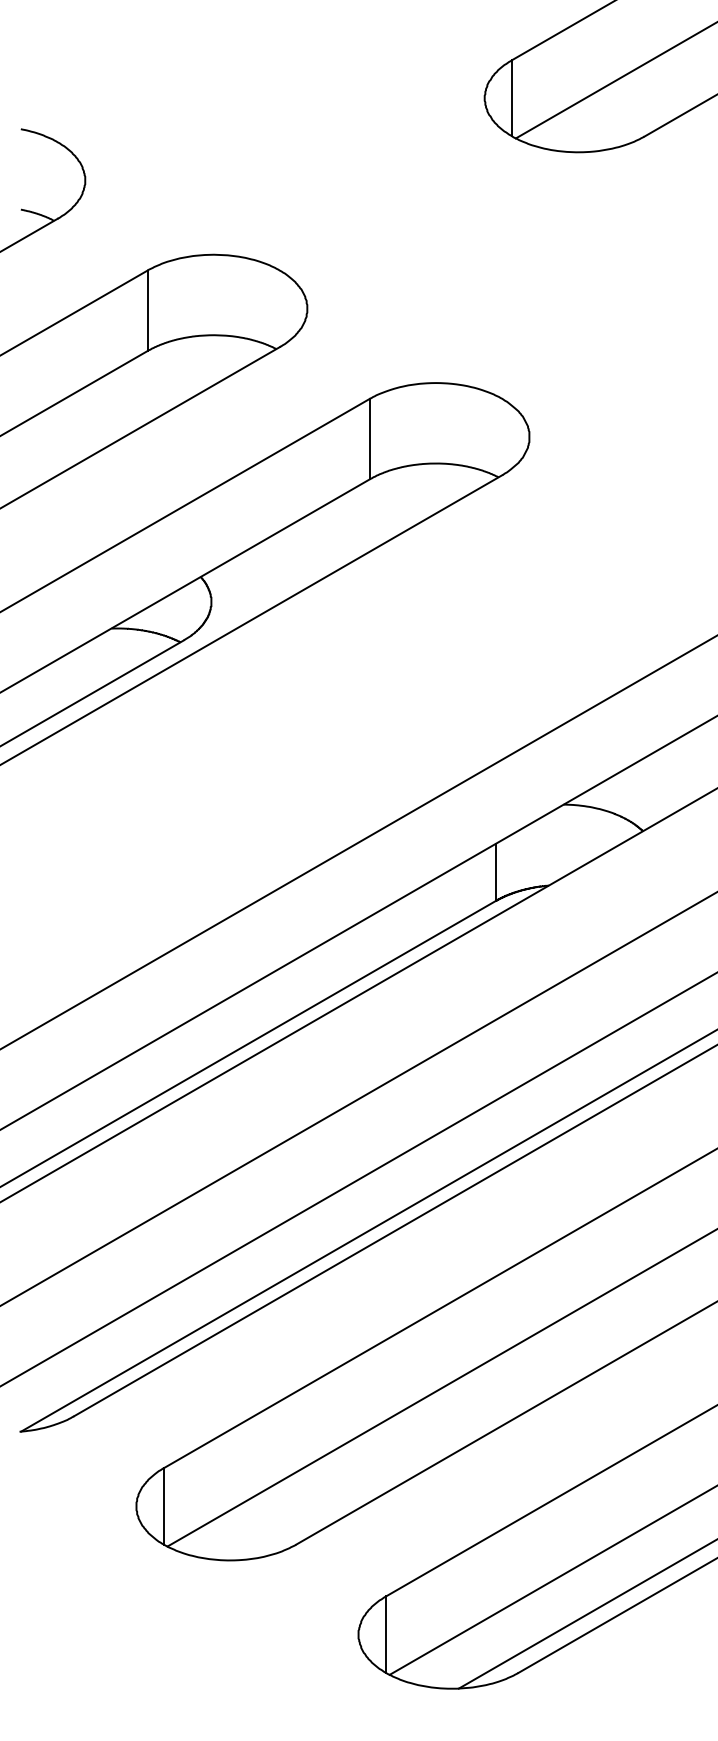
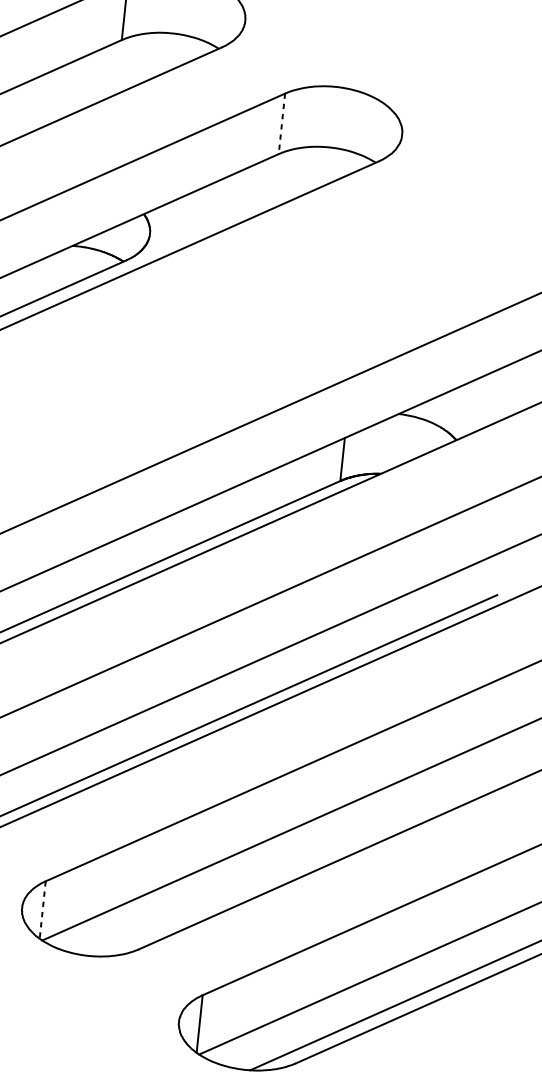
line: (369, 439) -> (281, 124), solid -> dashed
line: (163, 1506) -> (42, 910), solid -> dashed

